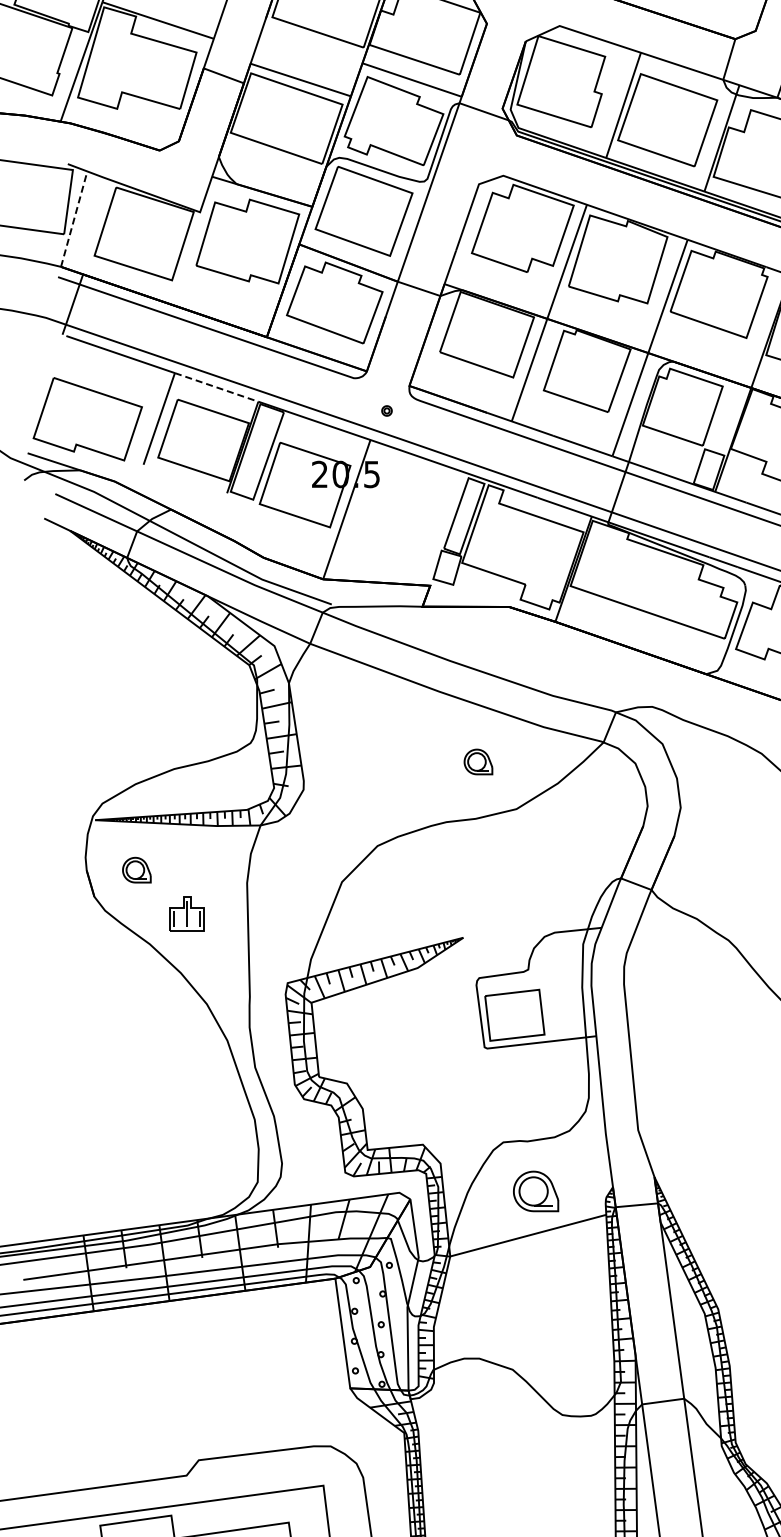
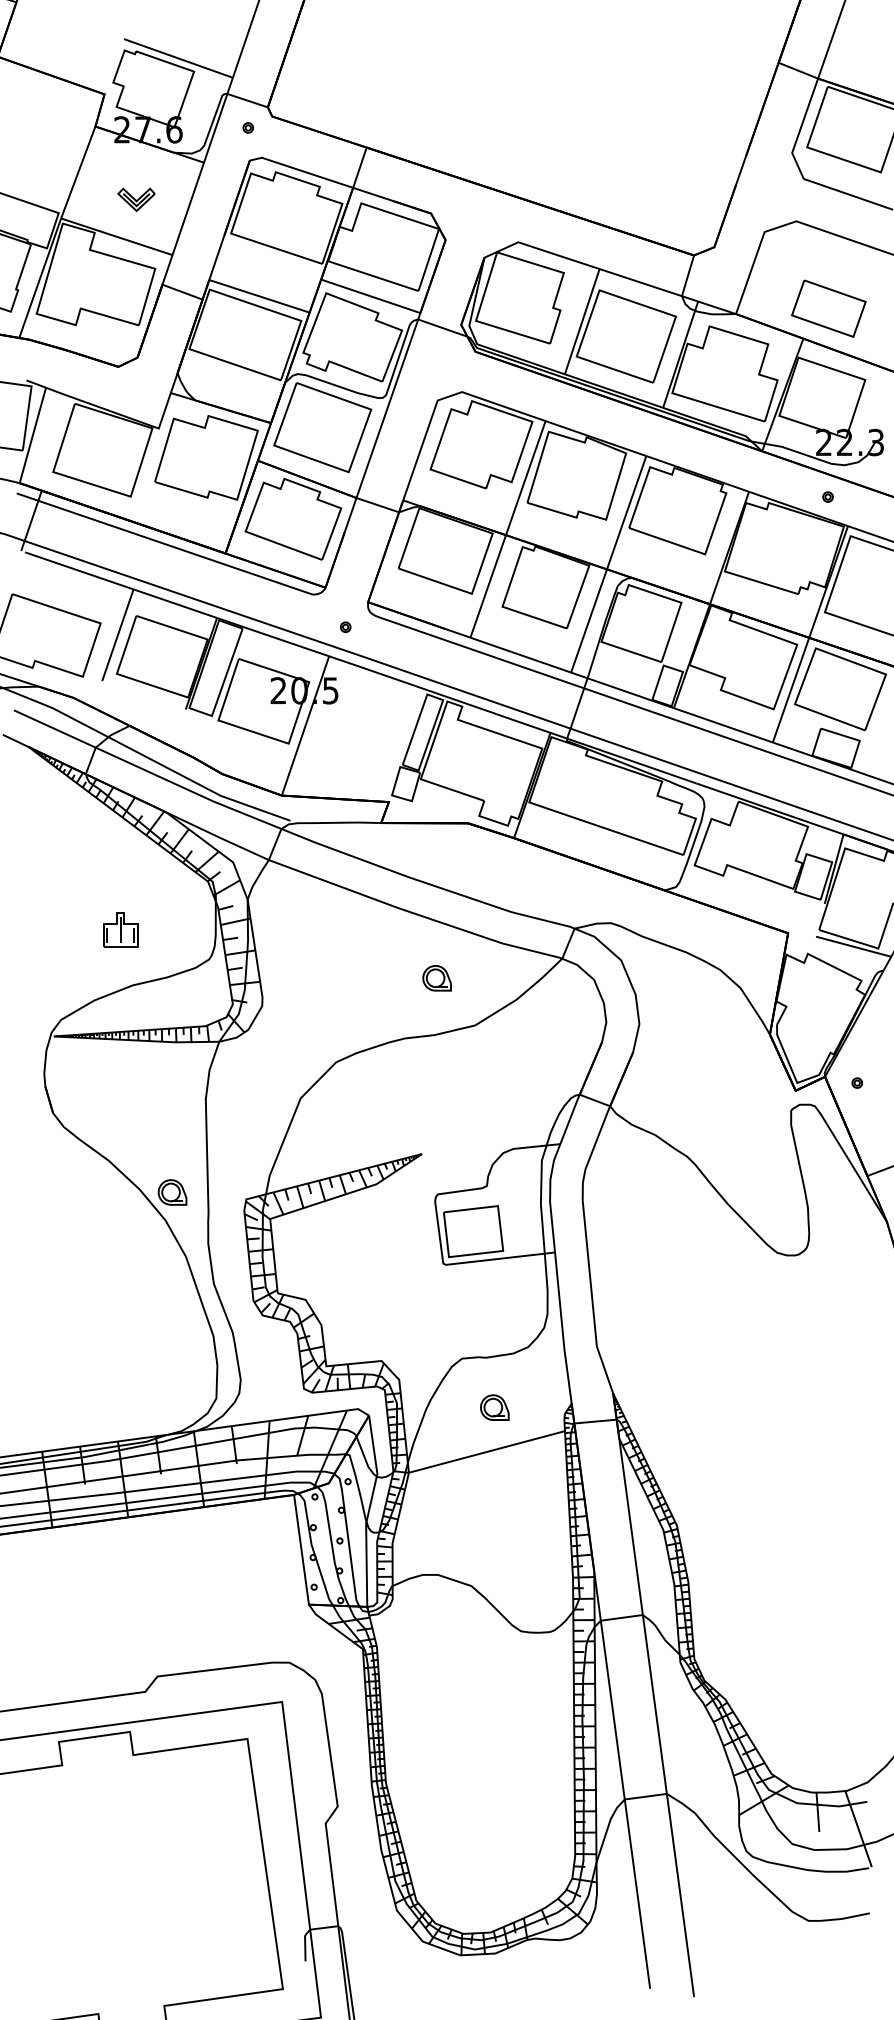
line: (74, 218) -> (33, 434), dashed -> solid
line: (216, 387) -> (175, 603), dashed -> solid
part: (136, 870) -> (172, 1192), moved
part: (186, 913) -> (120, 929), moved
part: (535, 1191) -> (494, 1407), size x0.62

